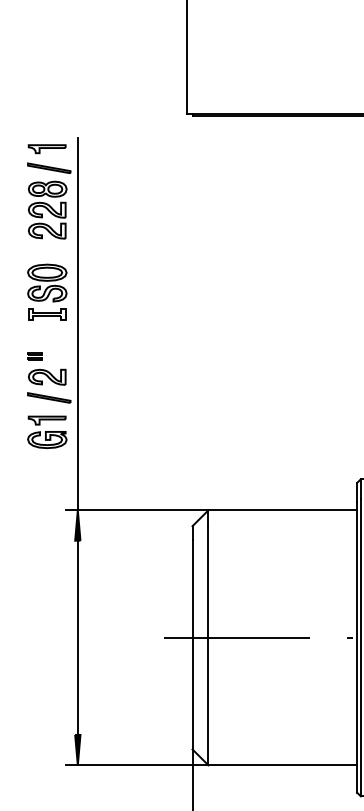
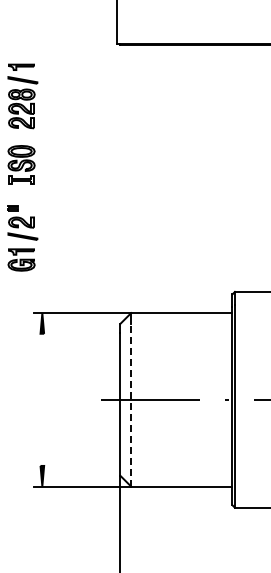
line: (78, 324) -> (42, 186), removed
line: (78, 637) -> (42, 399), removed
line: (208, 644) -> (131, 404), solid -> dashed

